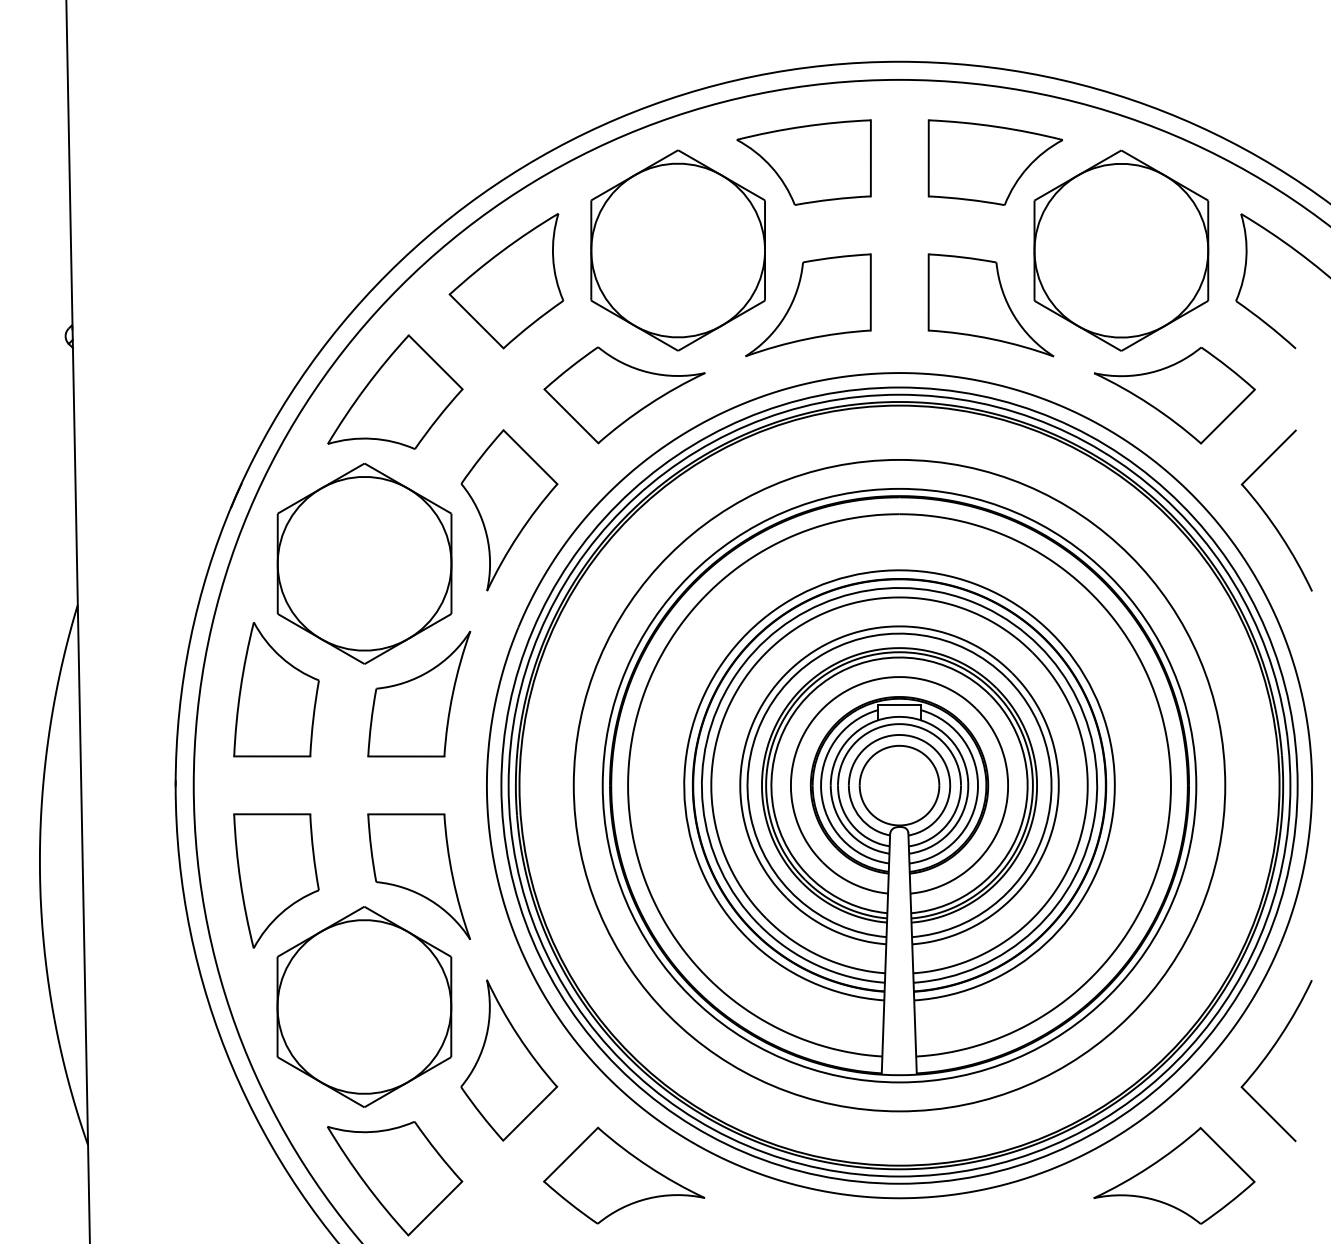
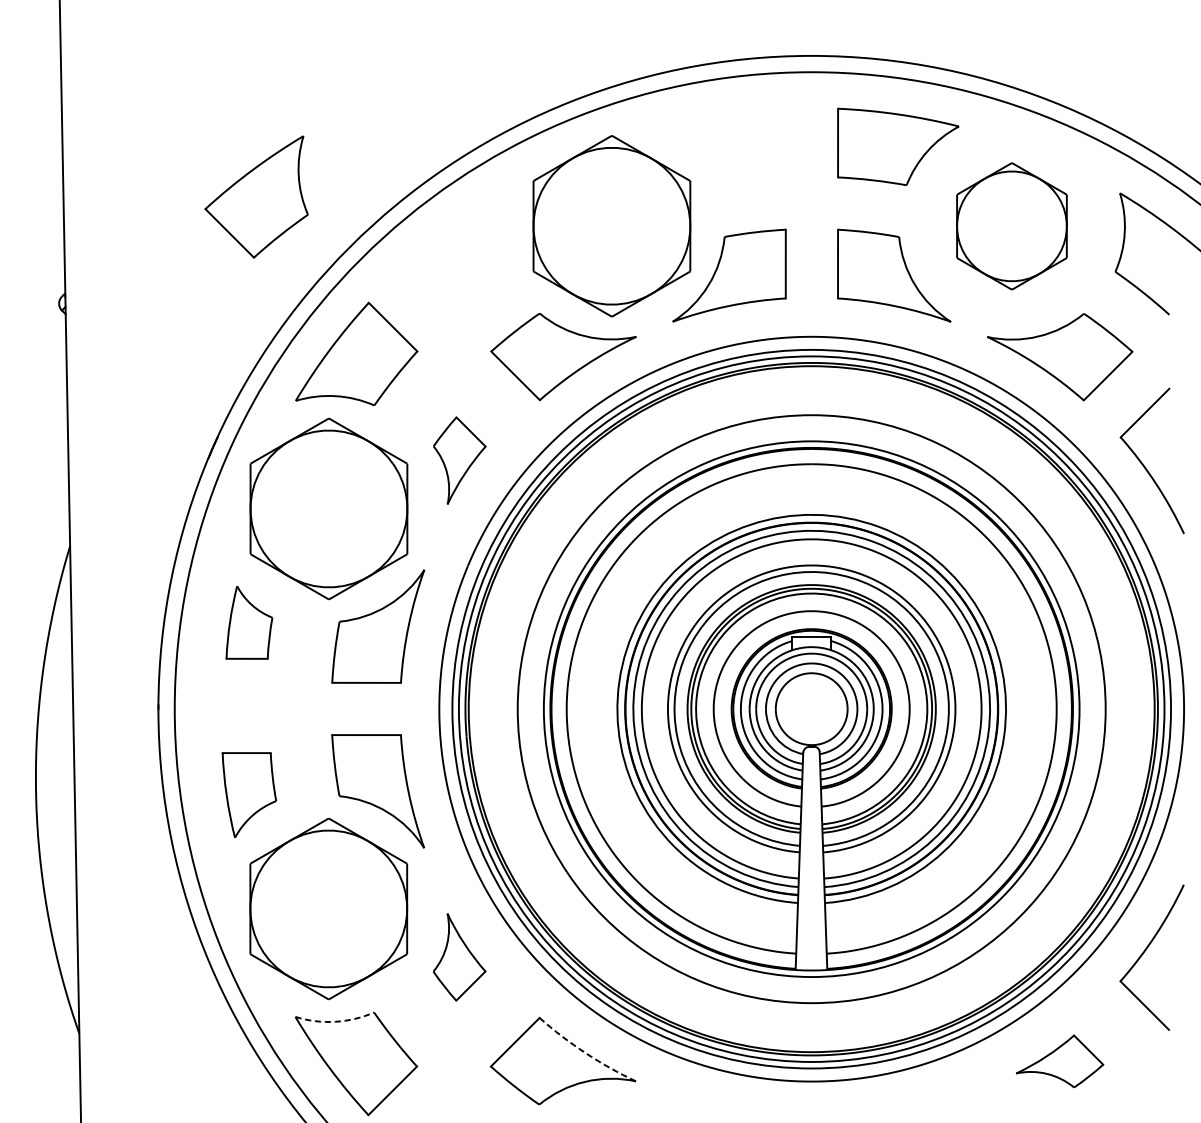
part: (803, 162) -> (725, 146), removed
part: (1121, 250) -> (1012, 226), size x0.7
part: (506, 281) -> (256, 197), moved
part: (509, 510) -> (459, 460), size x0.6
part: (276, 689) -> (249, 622), size x0.6
part: (276, 880) -> (249, 794), size x0.7
part: (509, 1060) -> (459, 957), size x0.6
arc: (371, 1132) -> (335, 1022), solid -> dashed
arc: (649, 1166) -> (586, 1052), solid -> dashed
part: (1174, 1175) -> (1059, 1061), size x0.6

